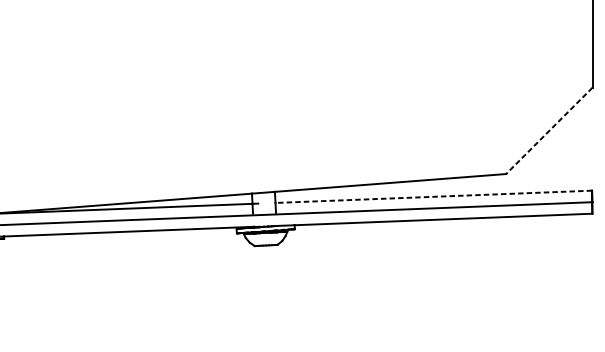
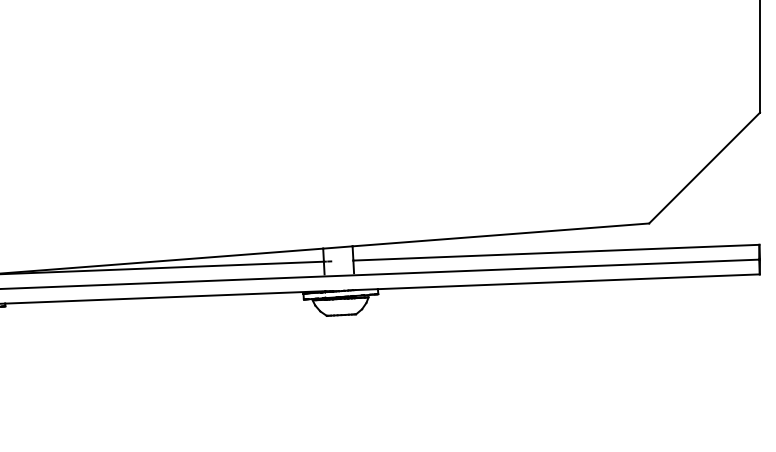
line: (549, 131) -> (704, 168), dashed -> solid
line: (433, 196) -> (555, 252), dashed -> solid

